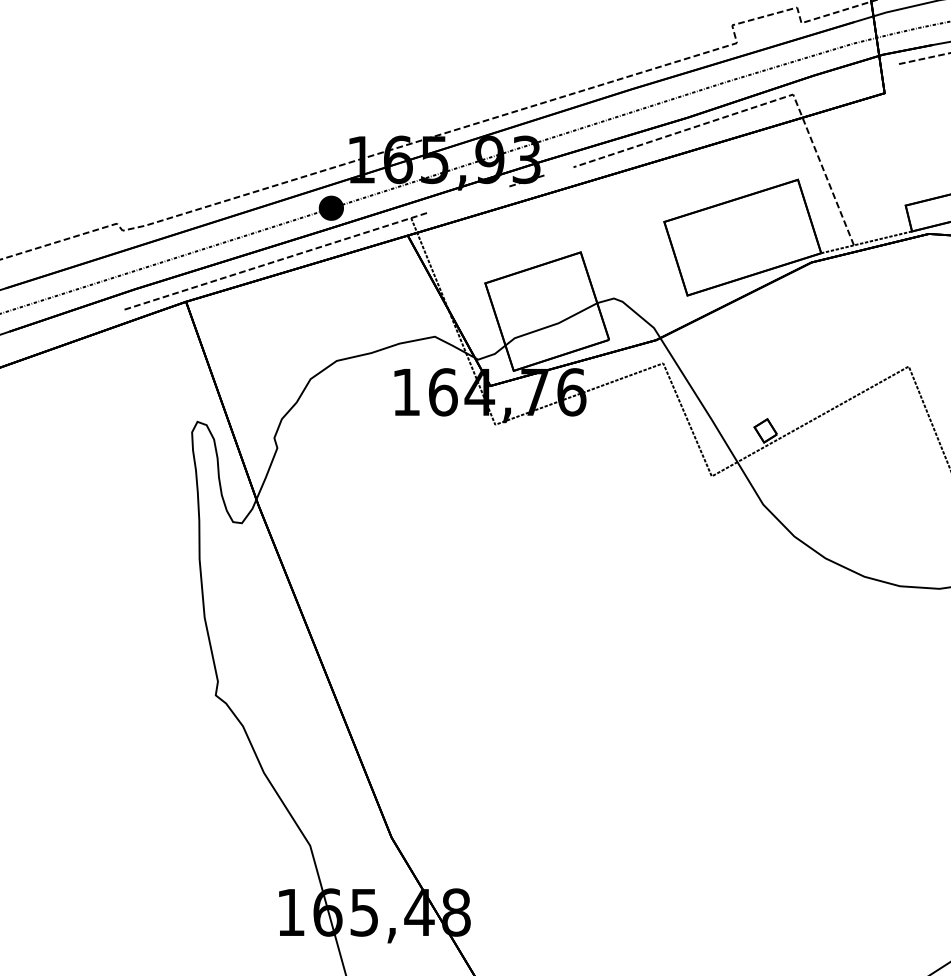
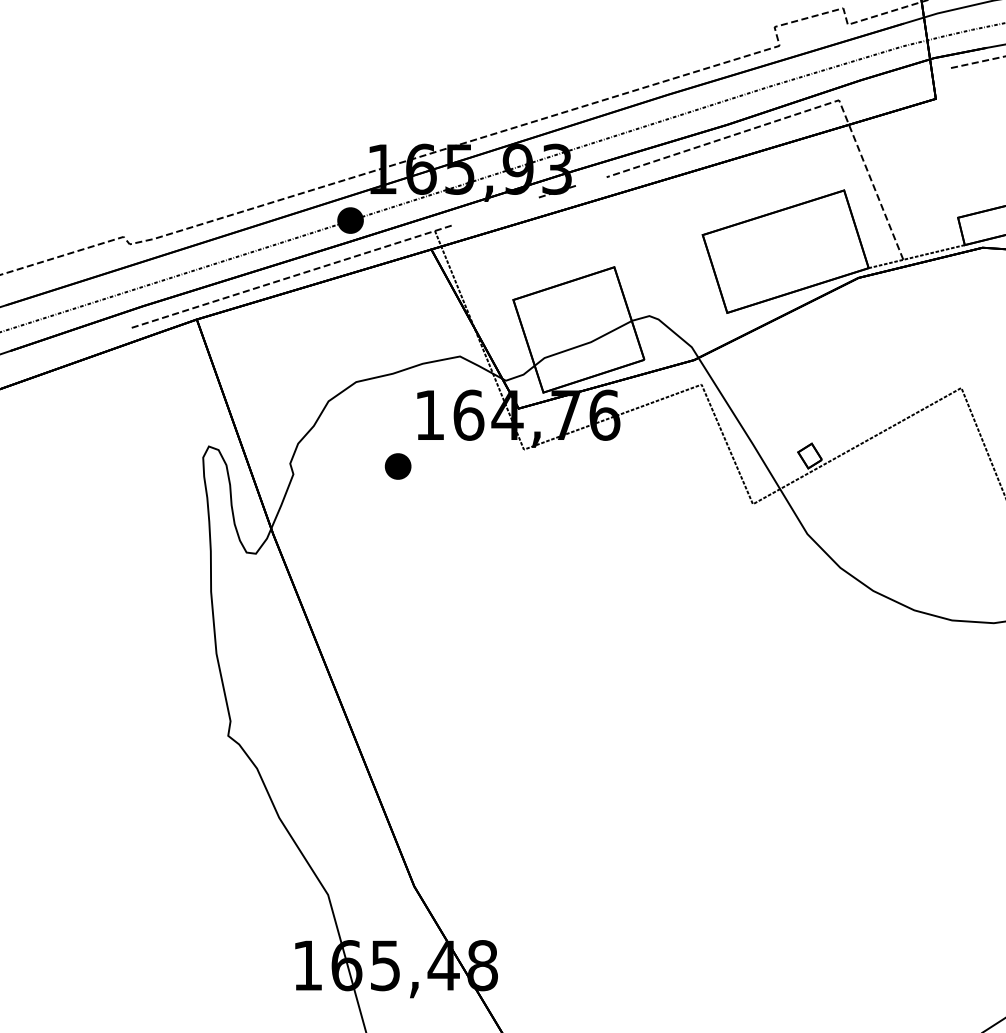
part: (375, 440) -> (397, 466), added

